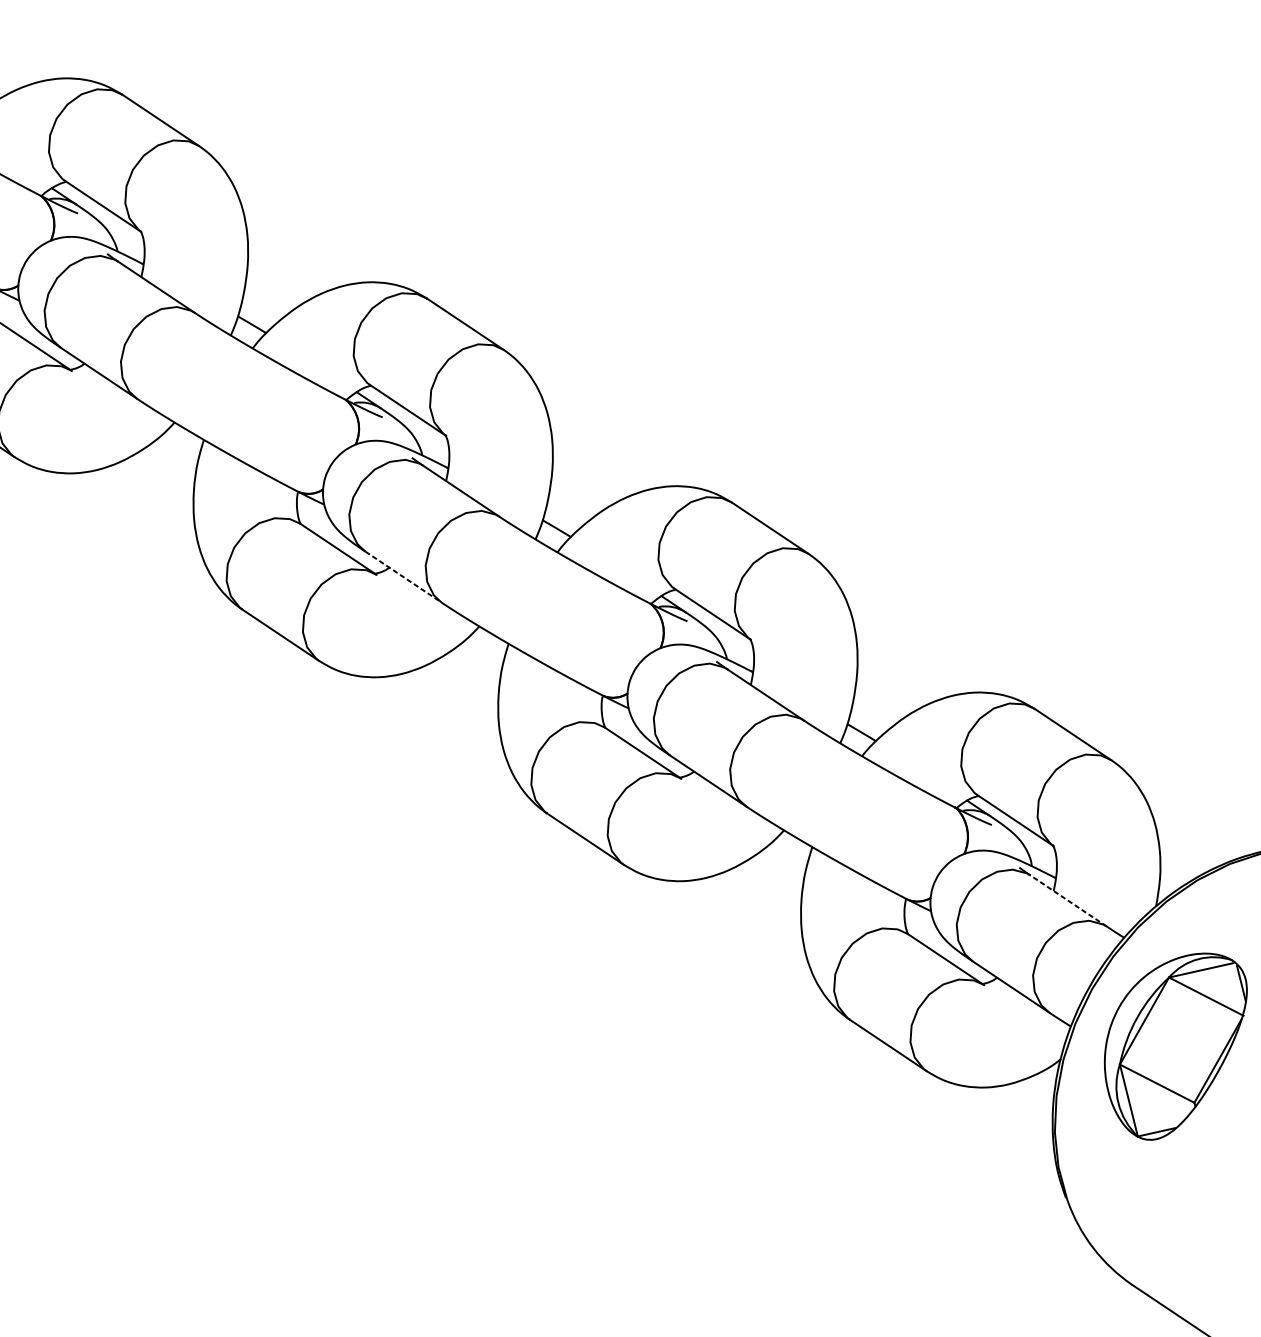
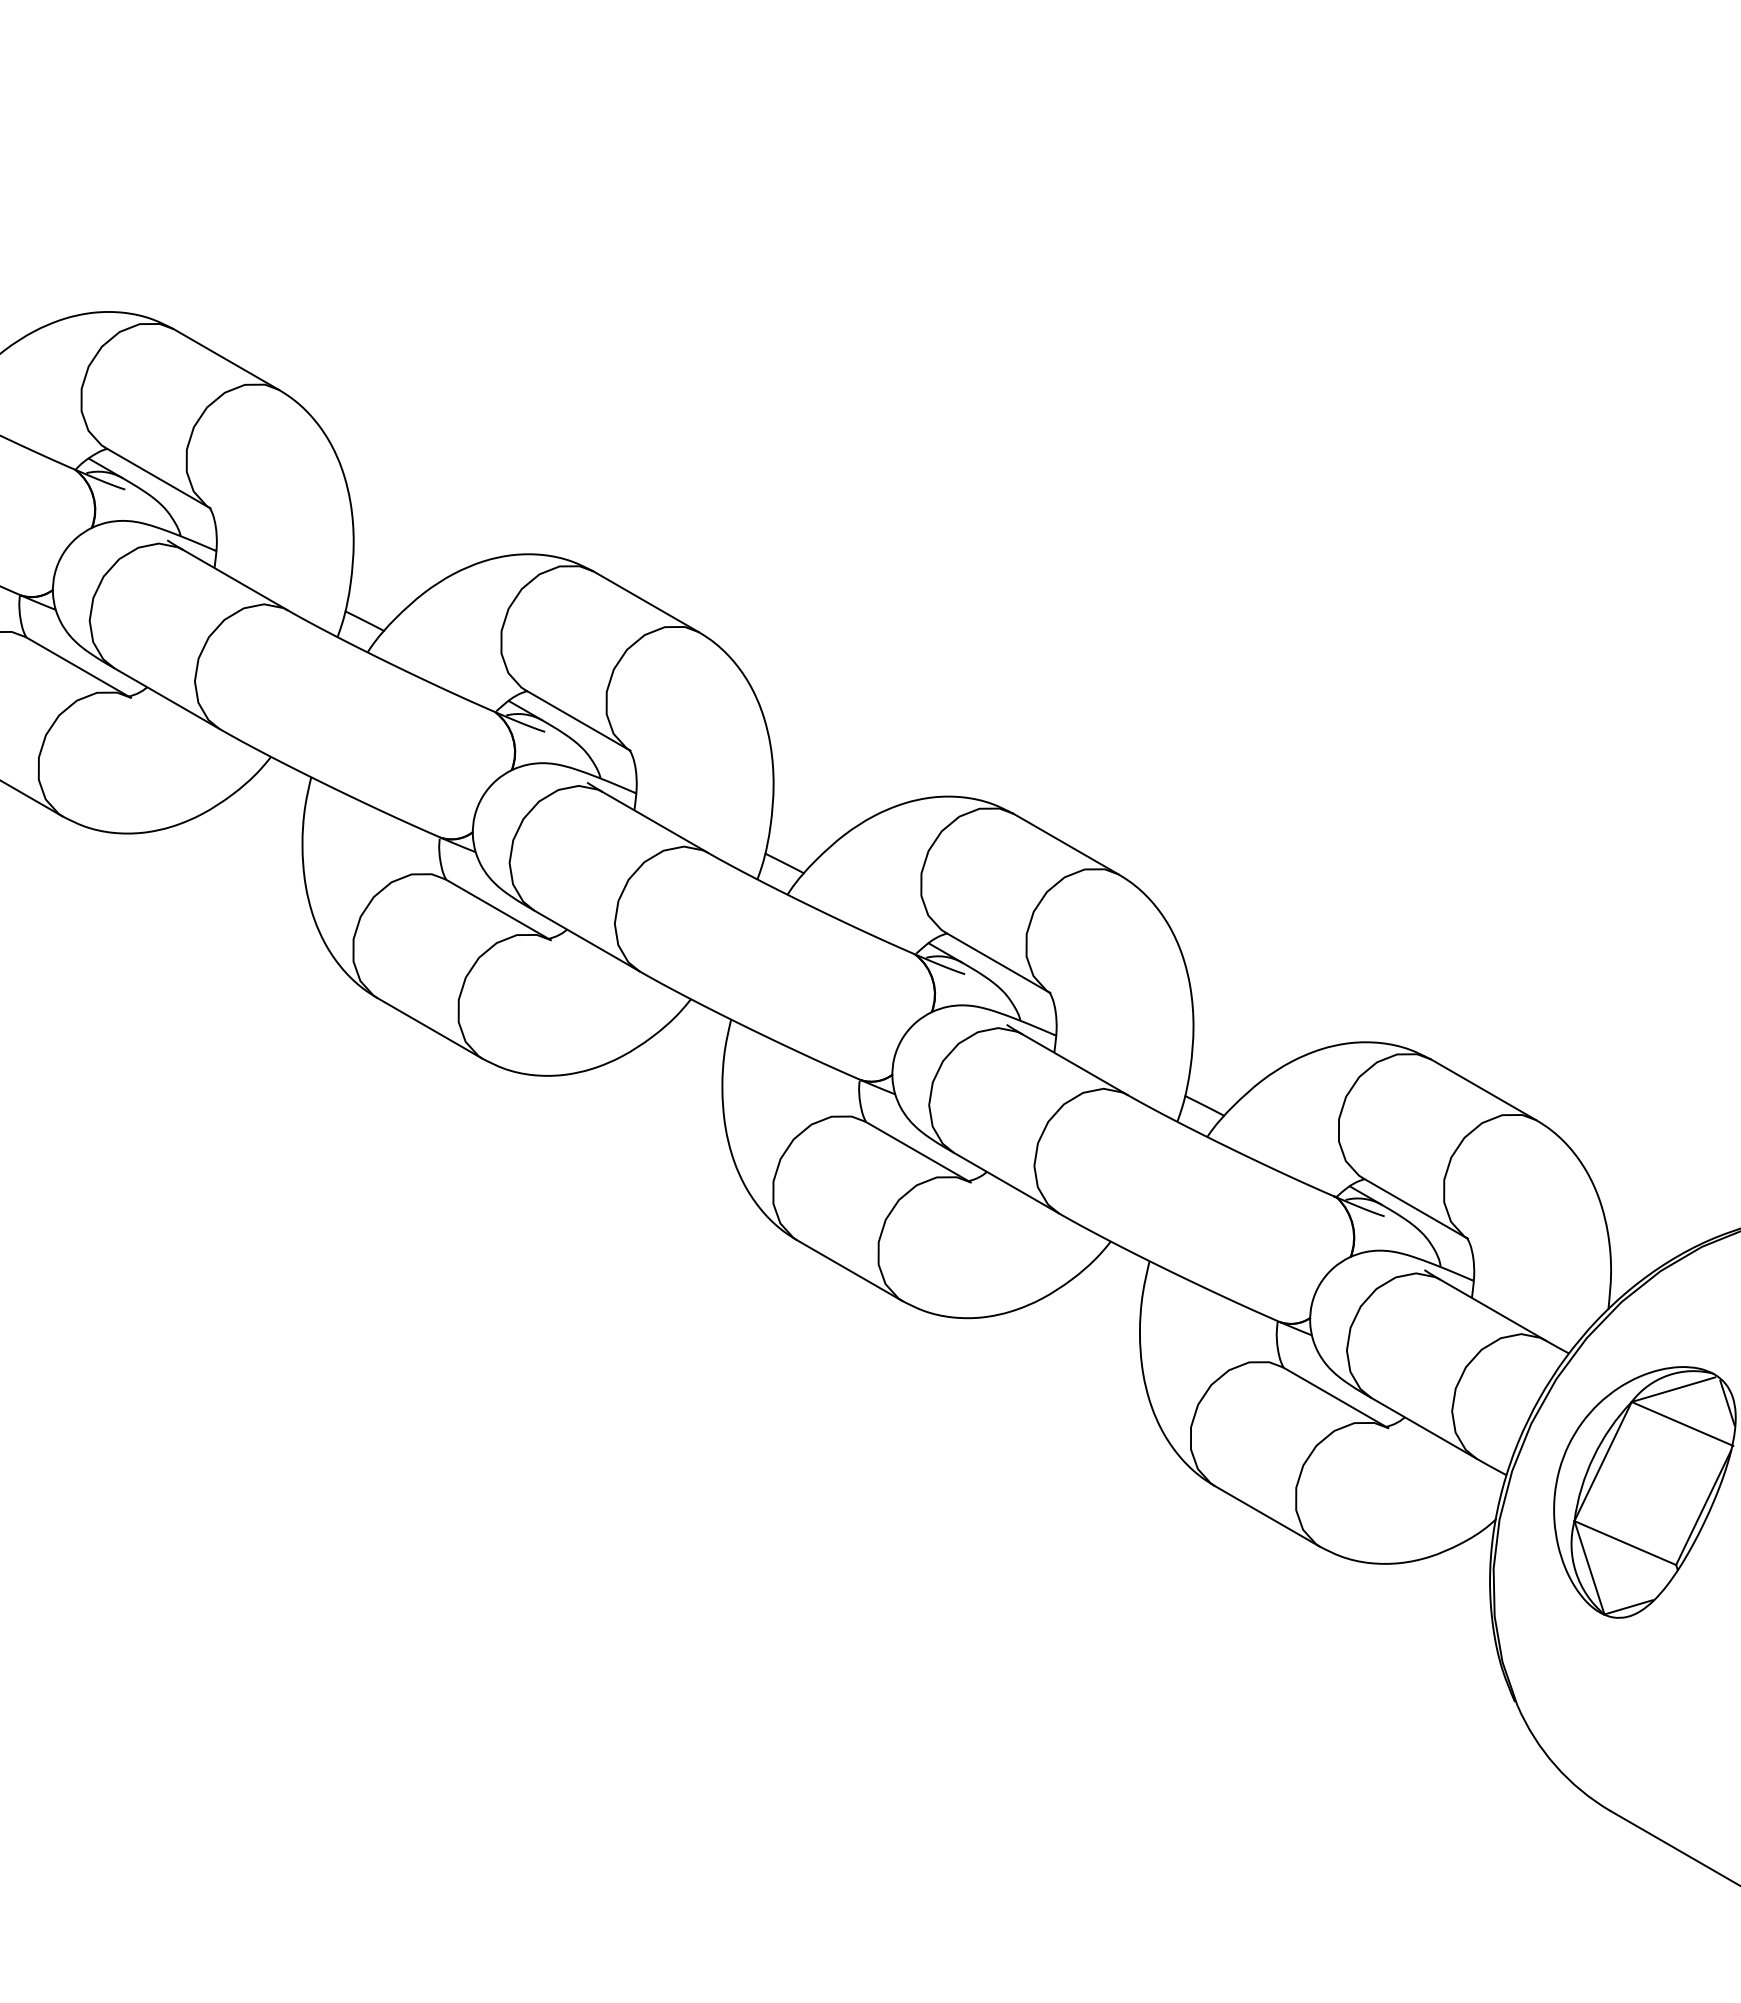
line: (403, 576) -> (586, 940), dashed -> solid
line: (1068, 900) -> (1492, 1309), dashed -> solid

